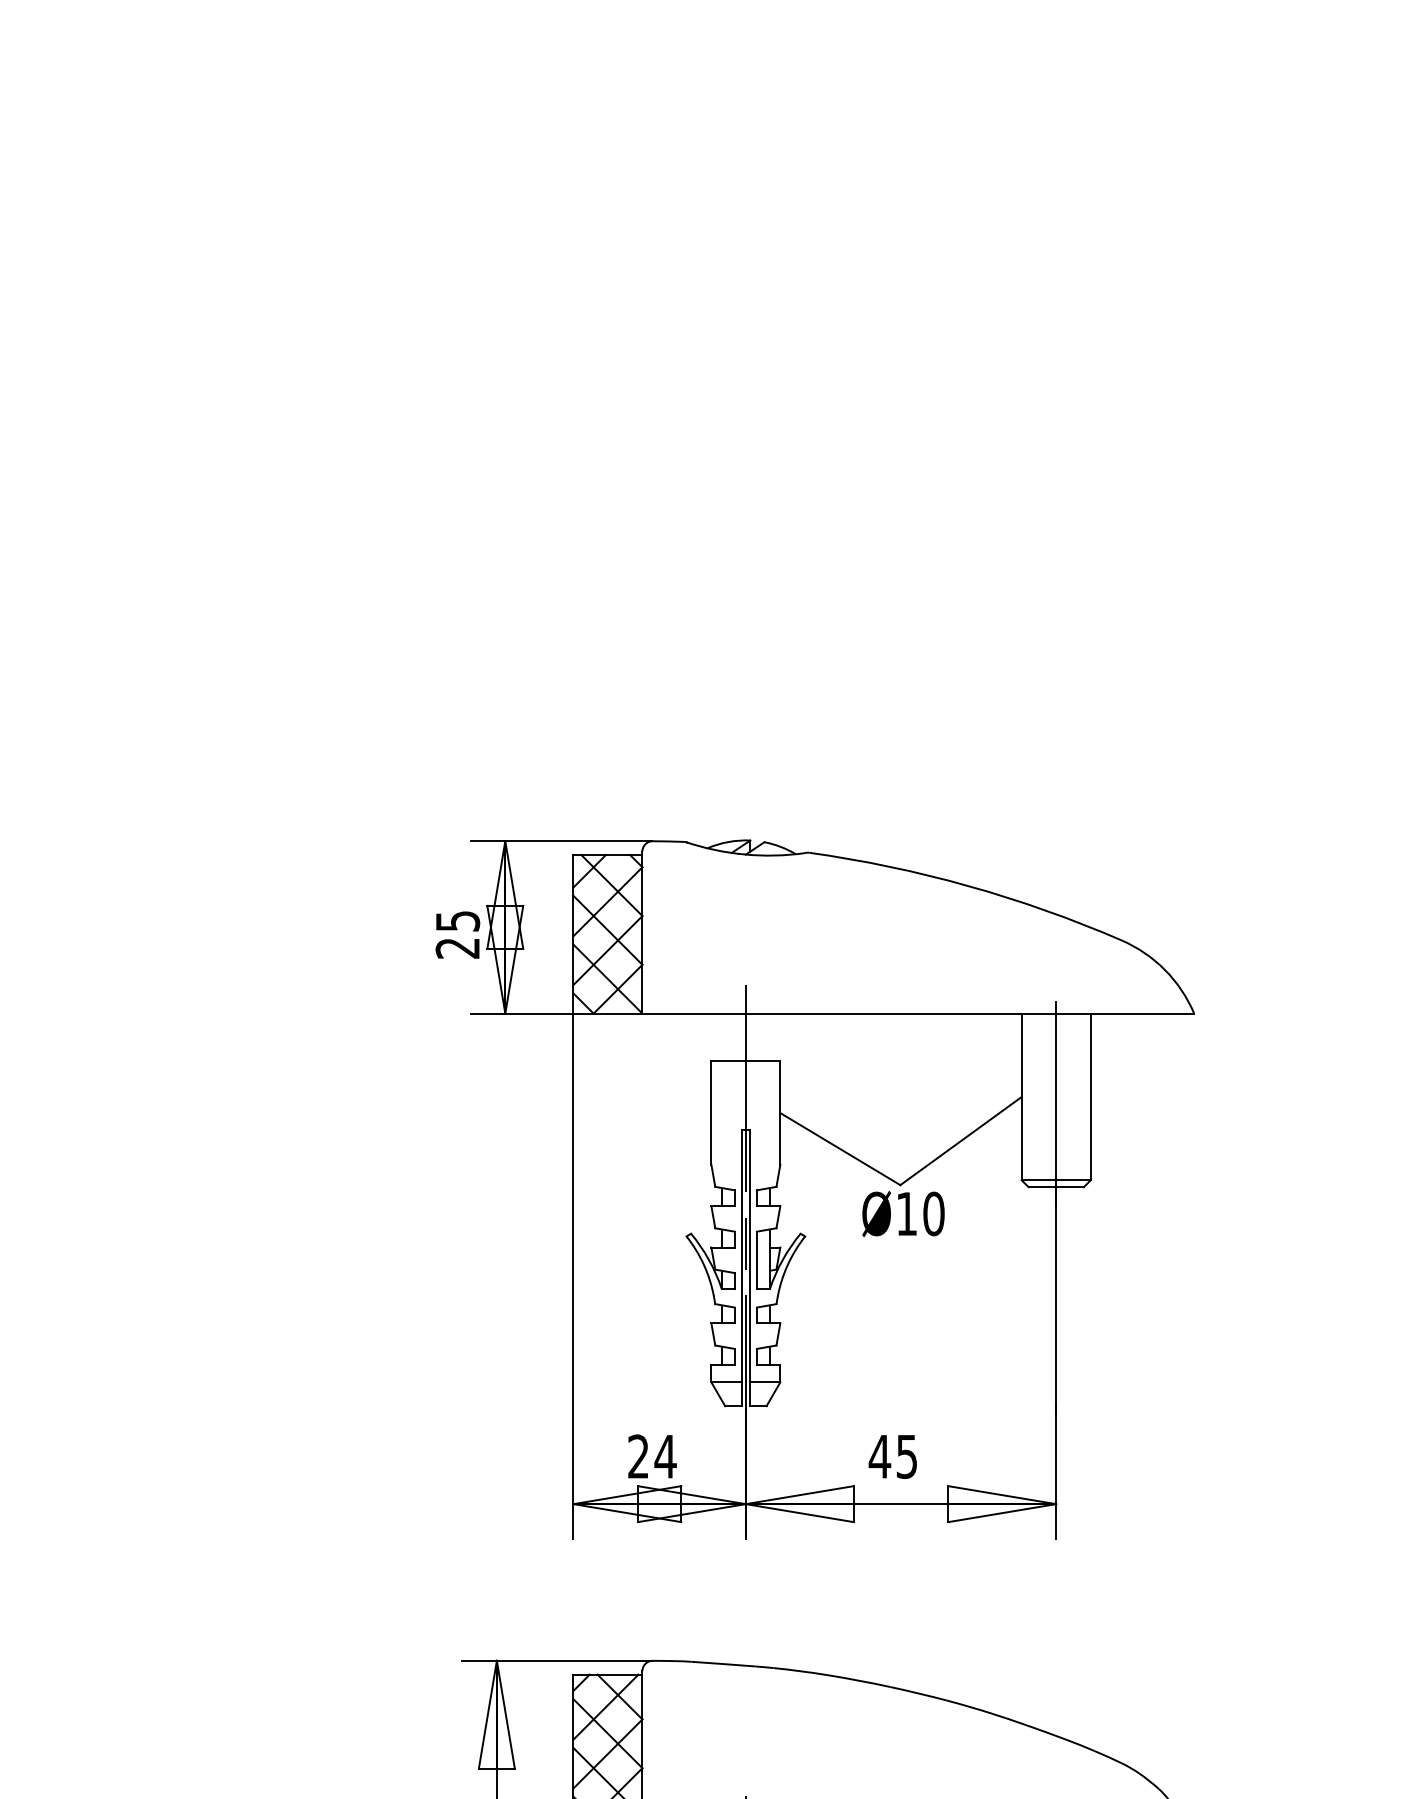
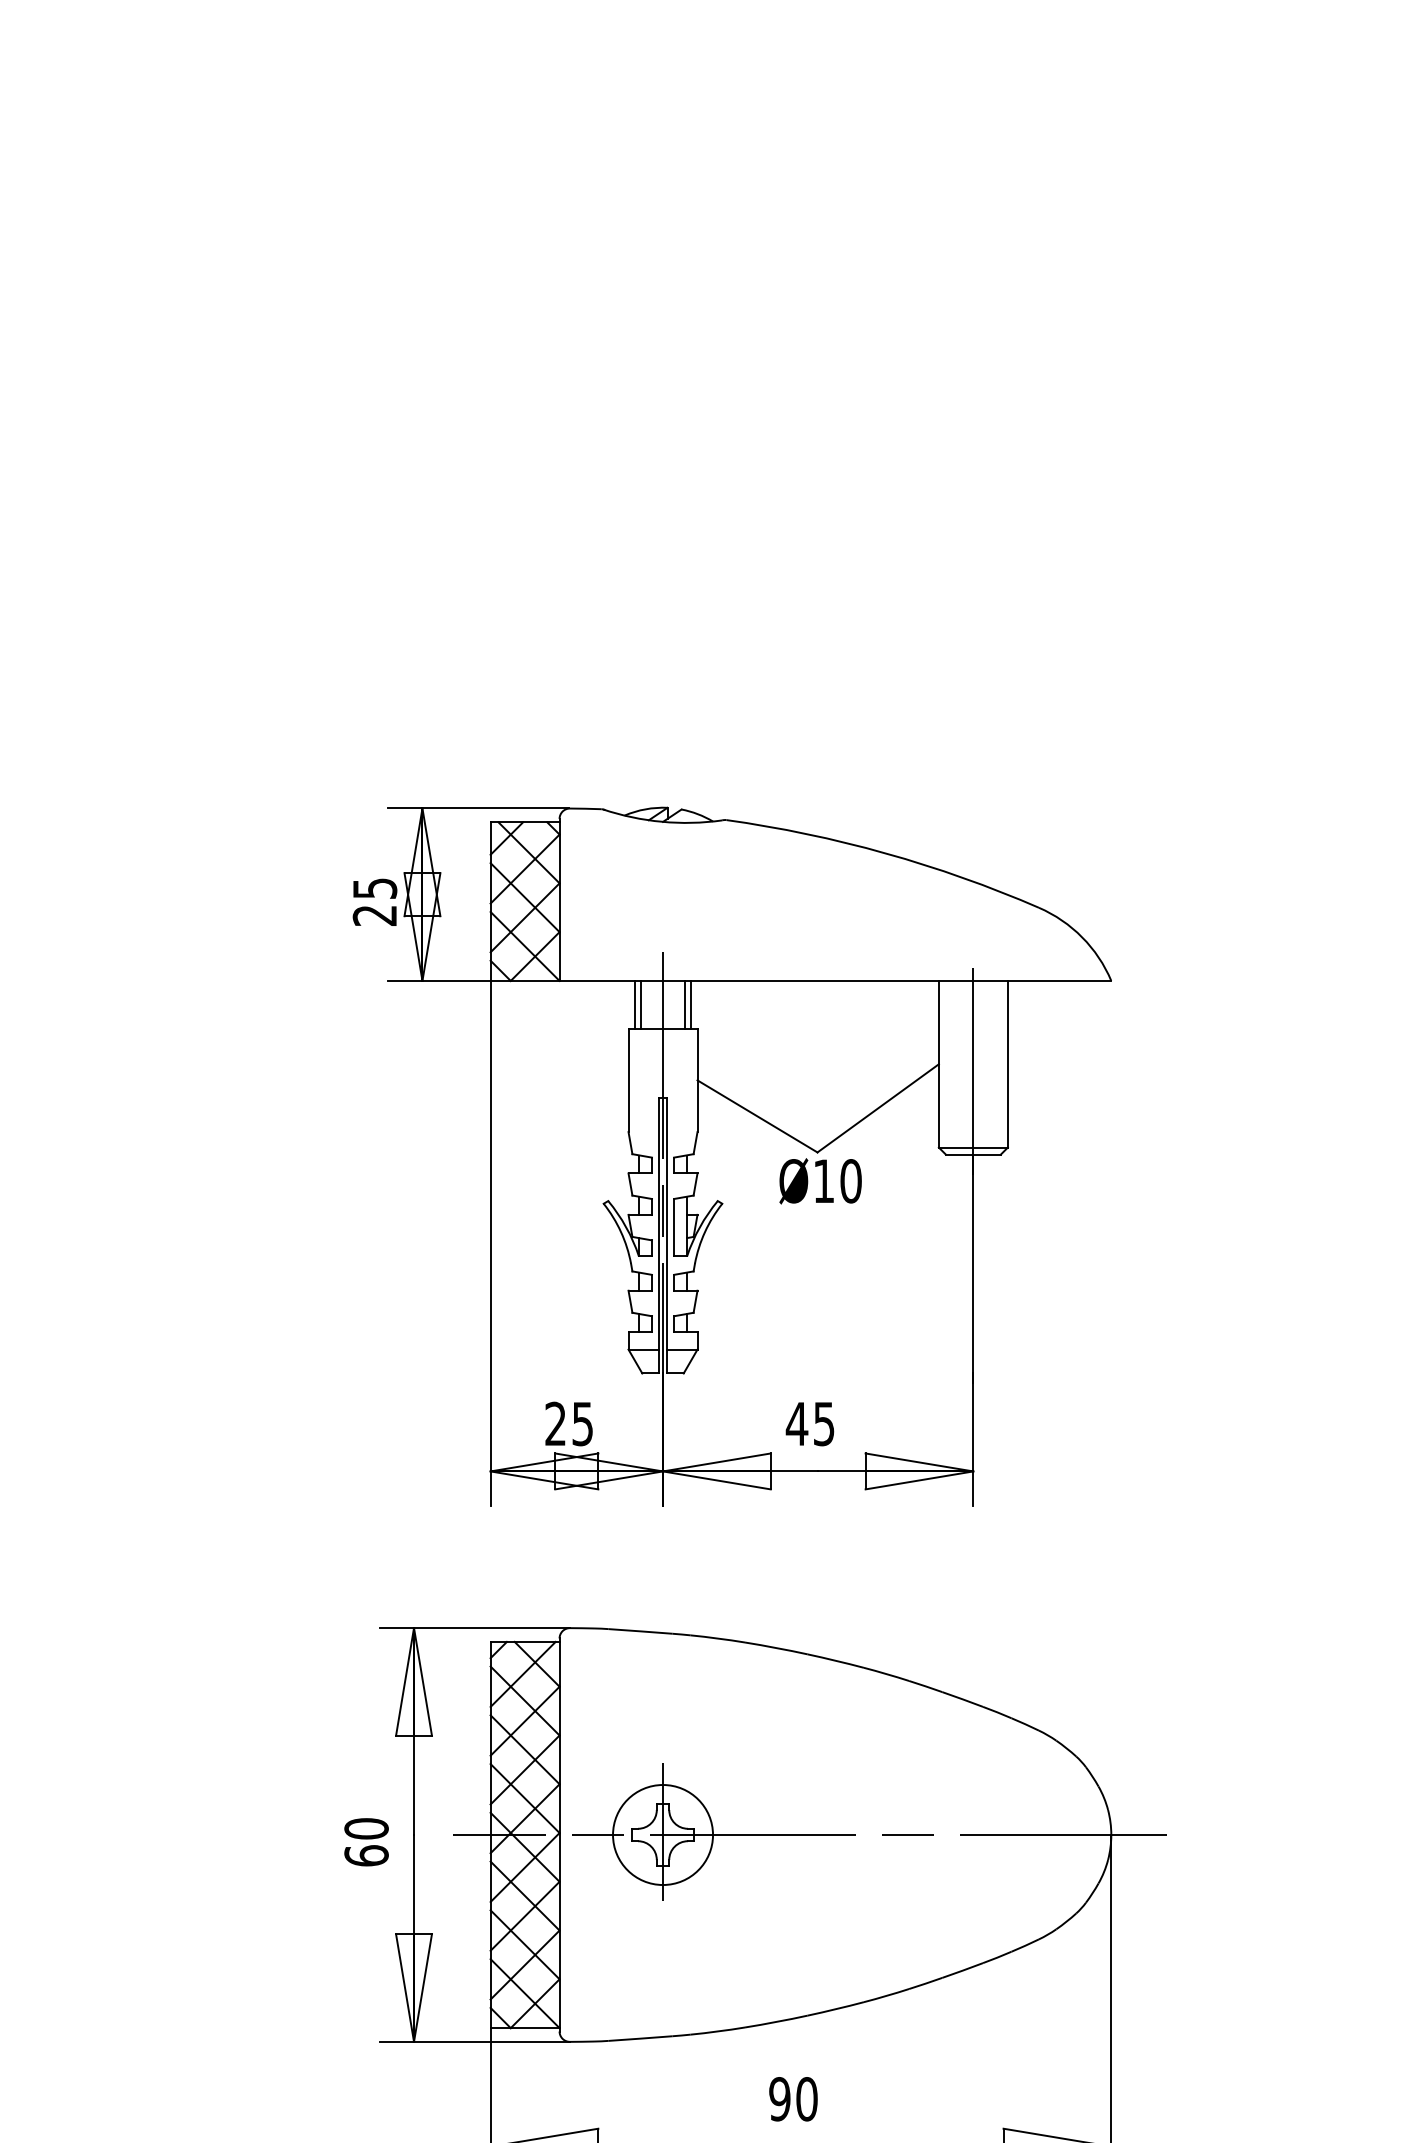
line: (718, 1037) -> (635, 1004), added
line: (723, 1037) -> (640, 1004), added
line: (768, 1037) -> (685, 1004), added
line: (773, 1037) -> (690, 1004), added
text: (665, 1457) -> (582, 1424), 24 -> 25

